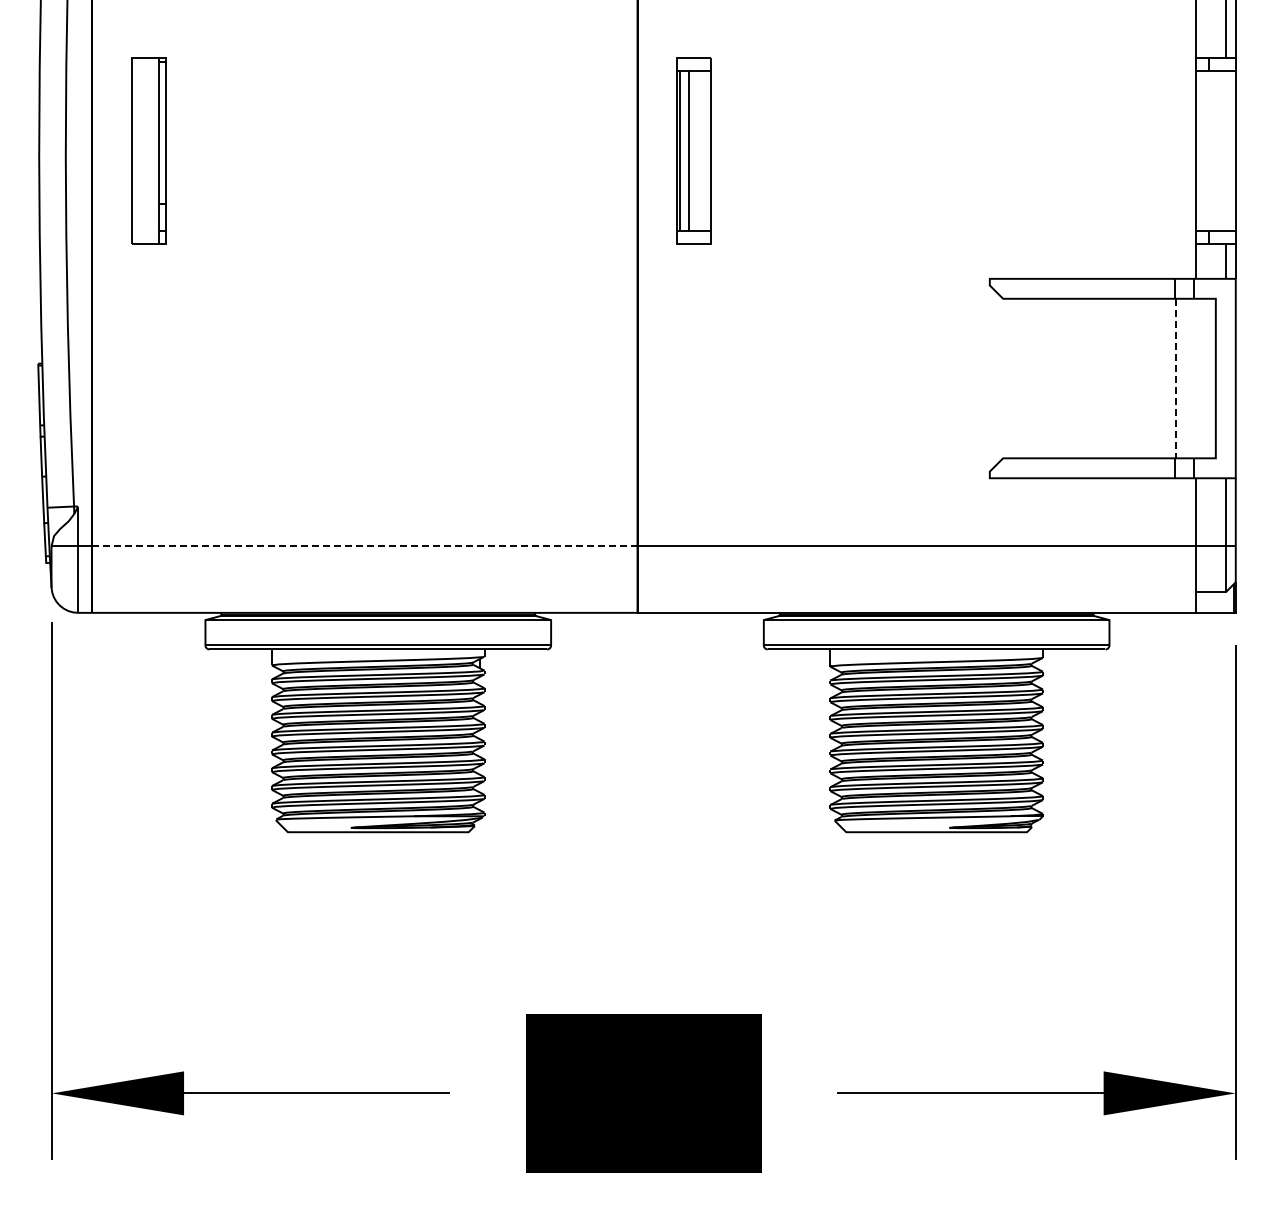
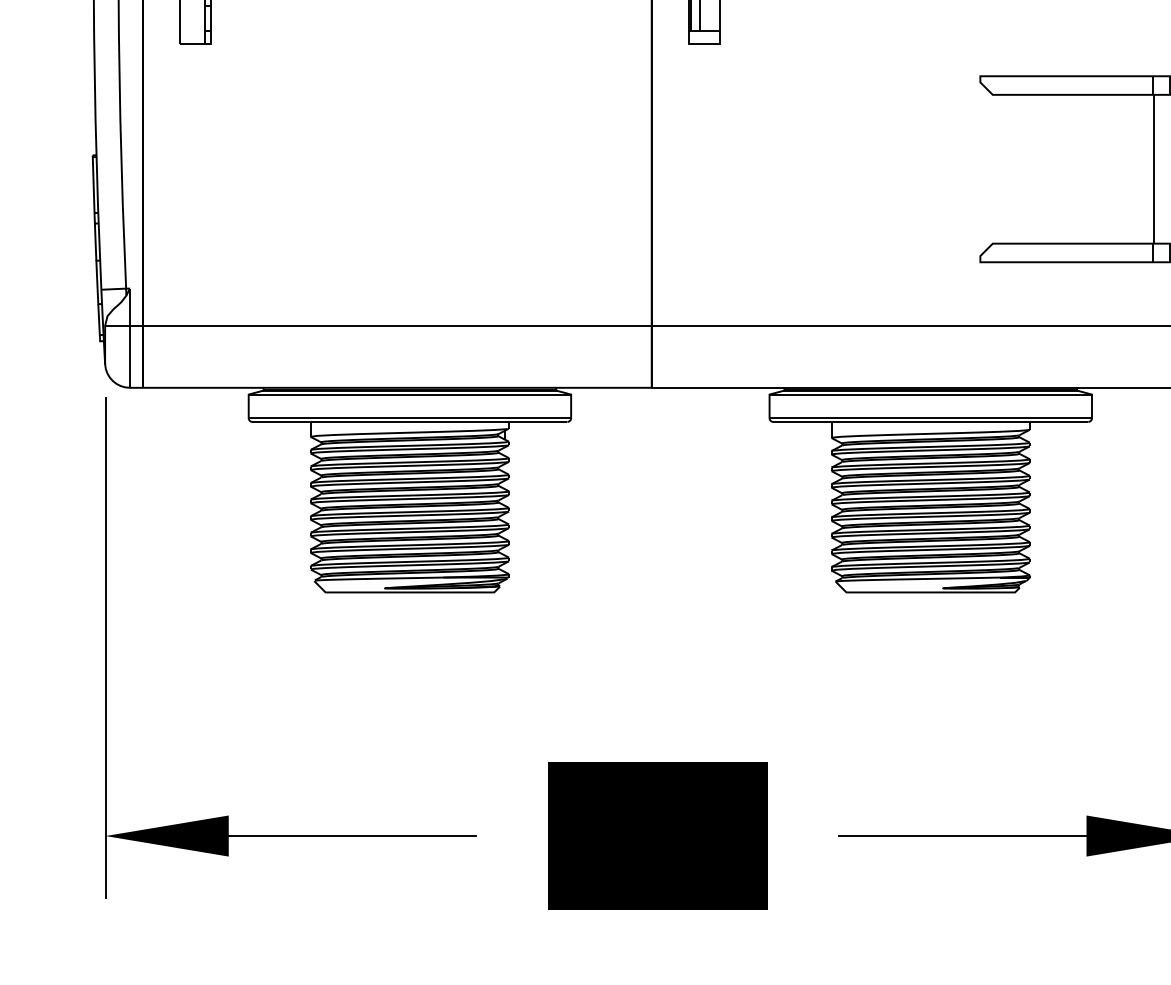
line: (1175, 378) -> (1153, 169), dashed -> solid
line: (364, 546) -> (397, 325), dashed -> solid

